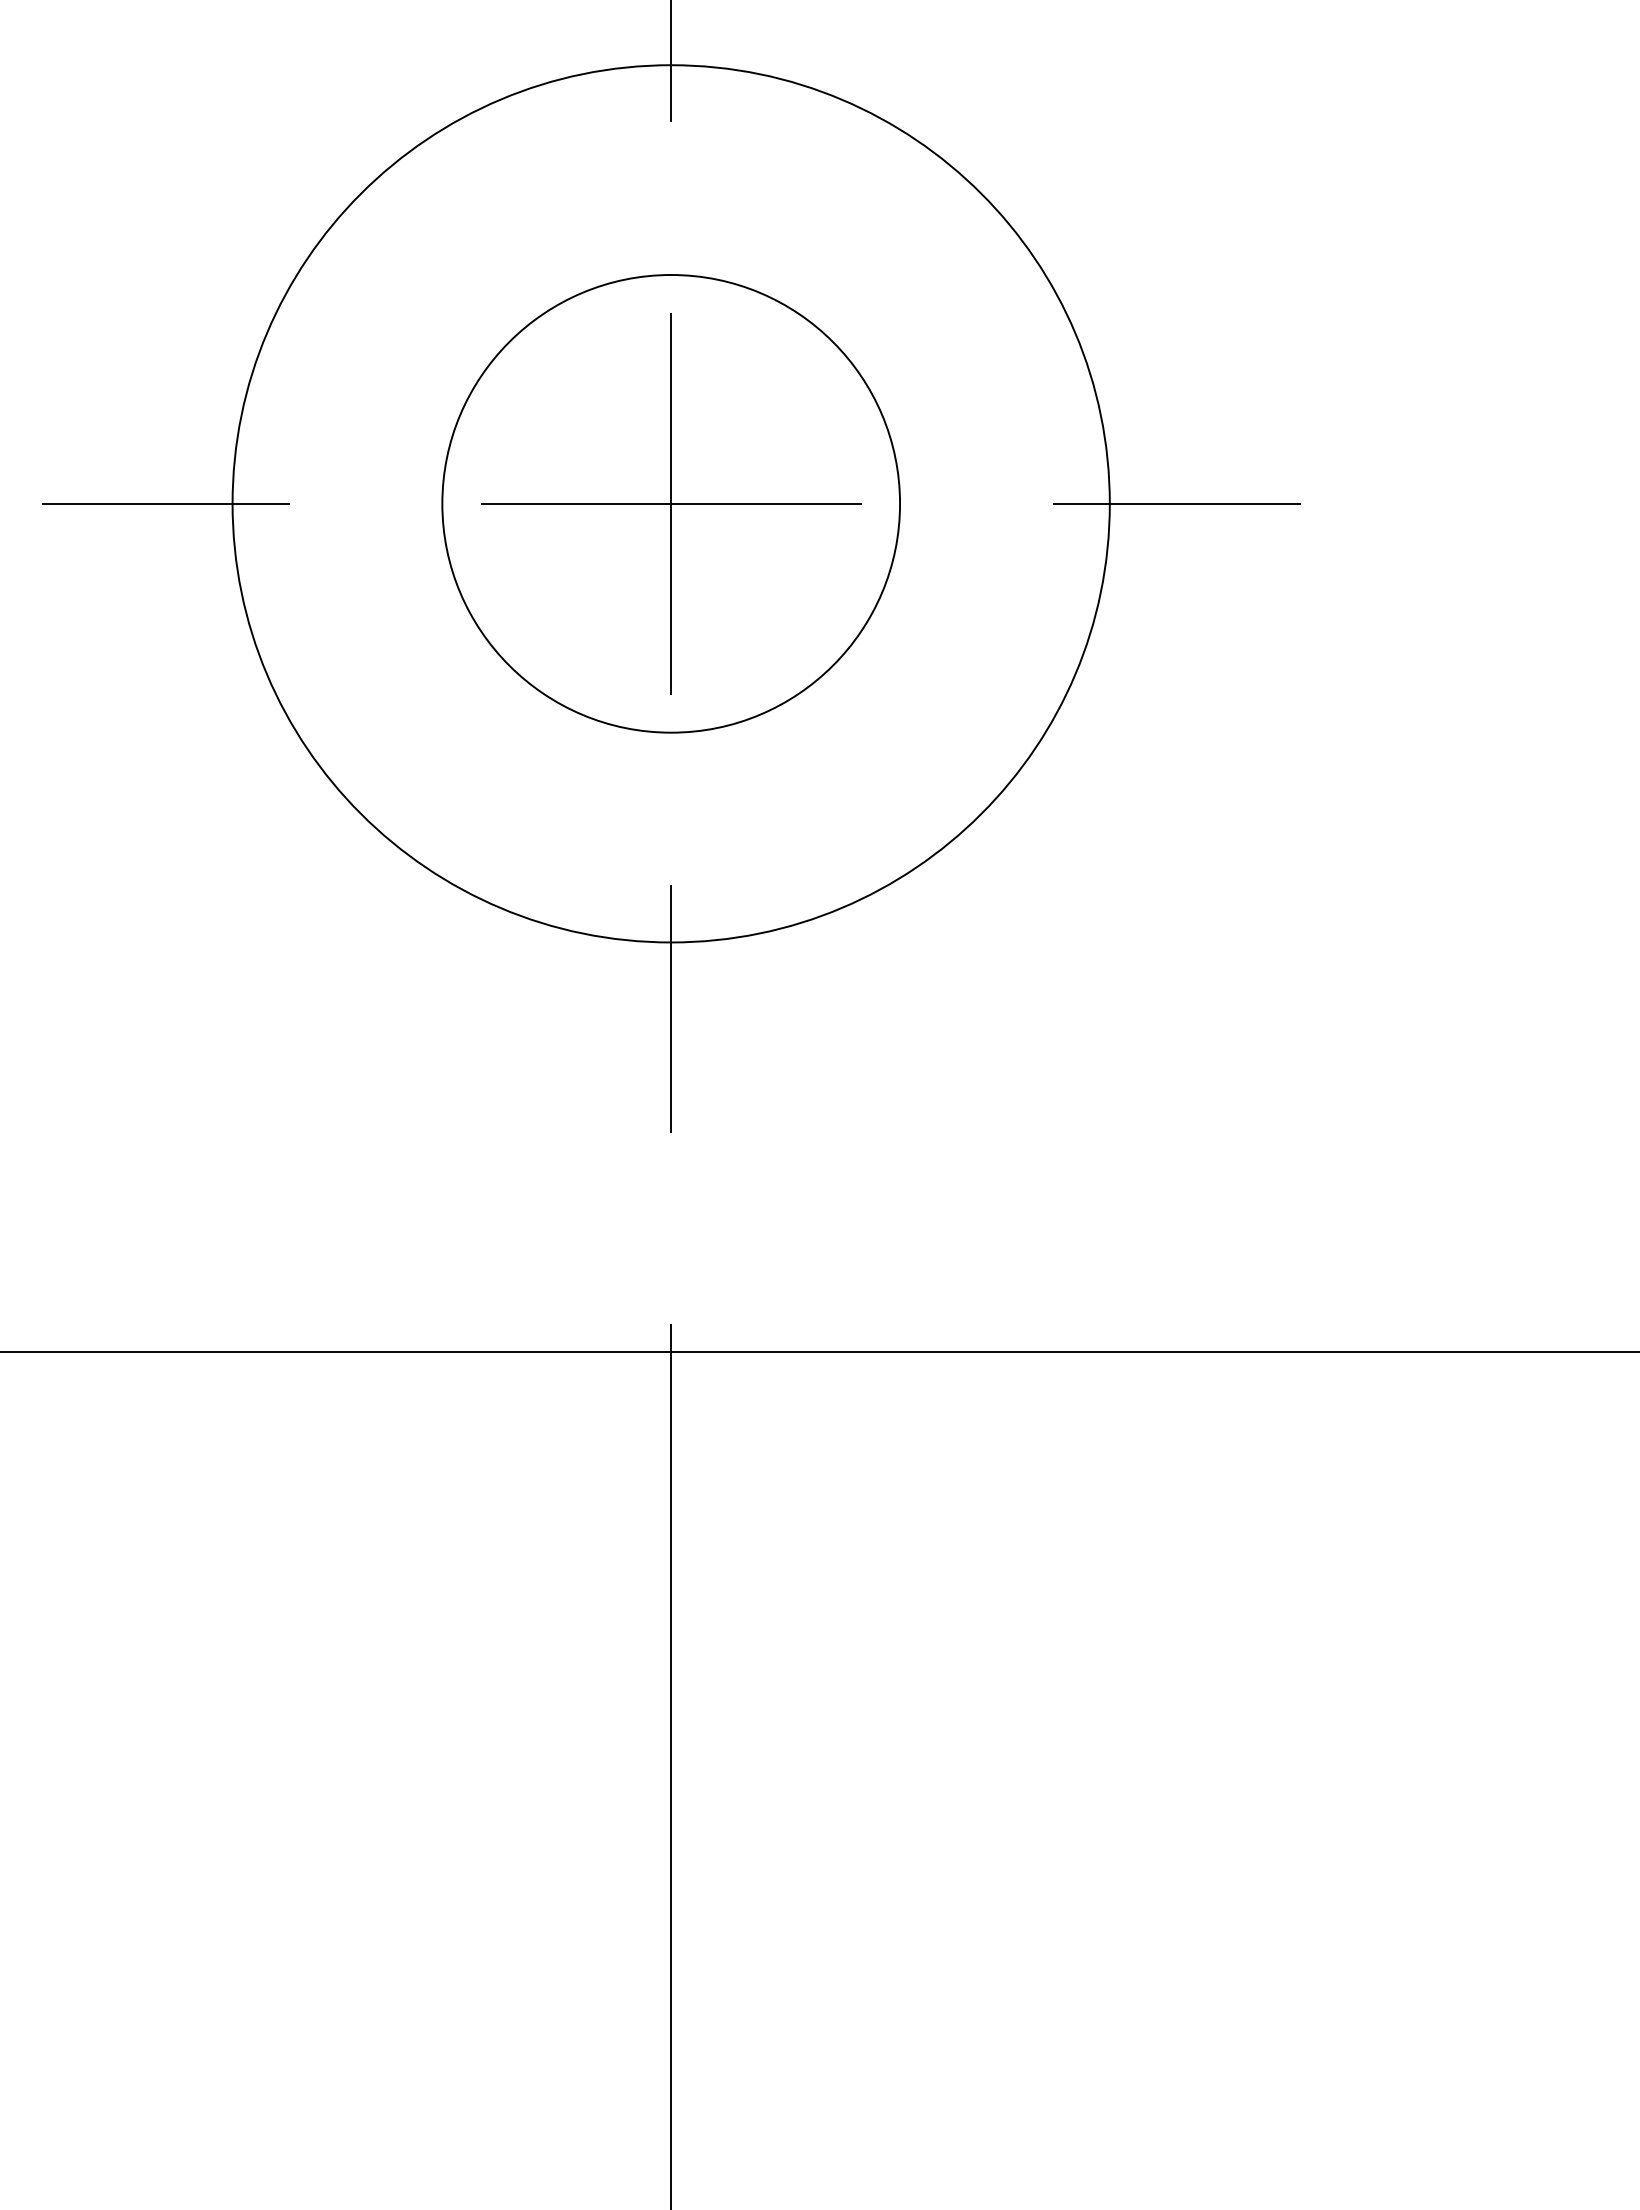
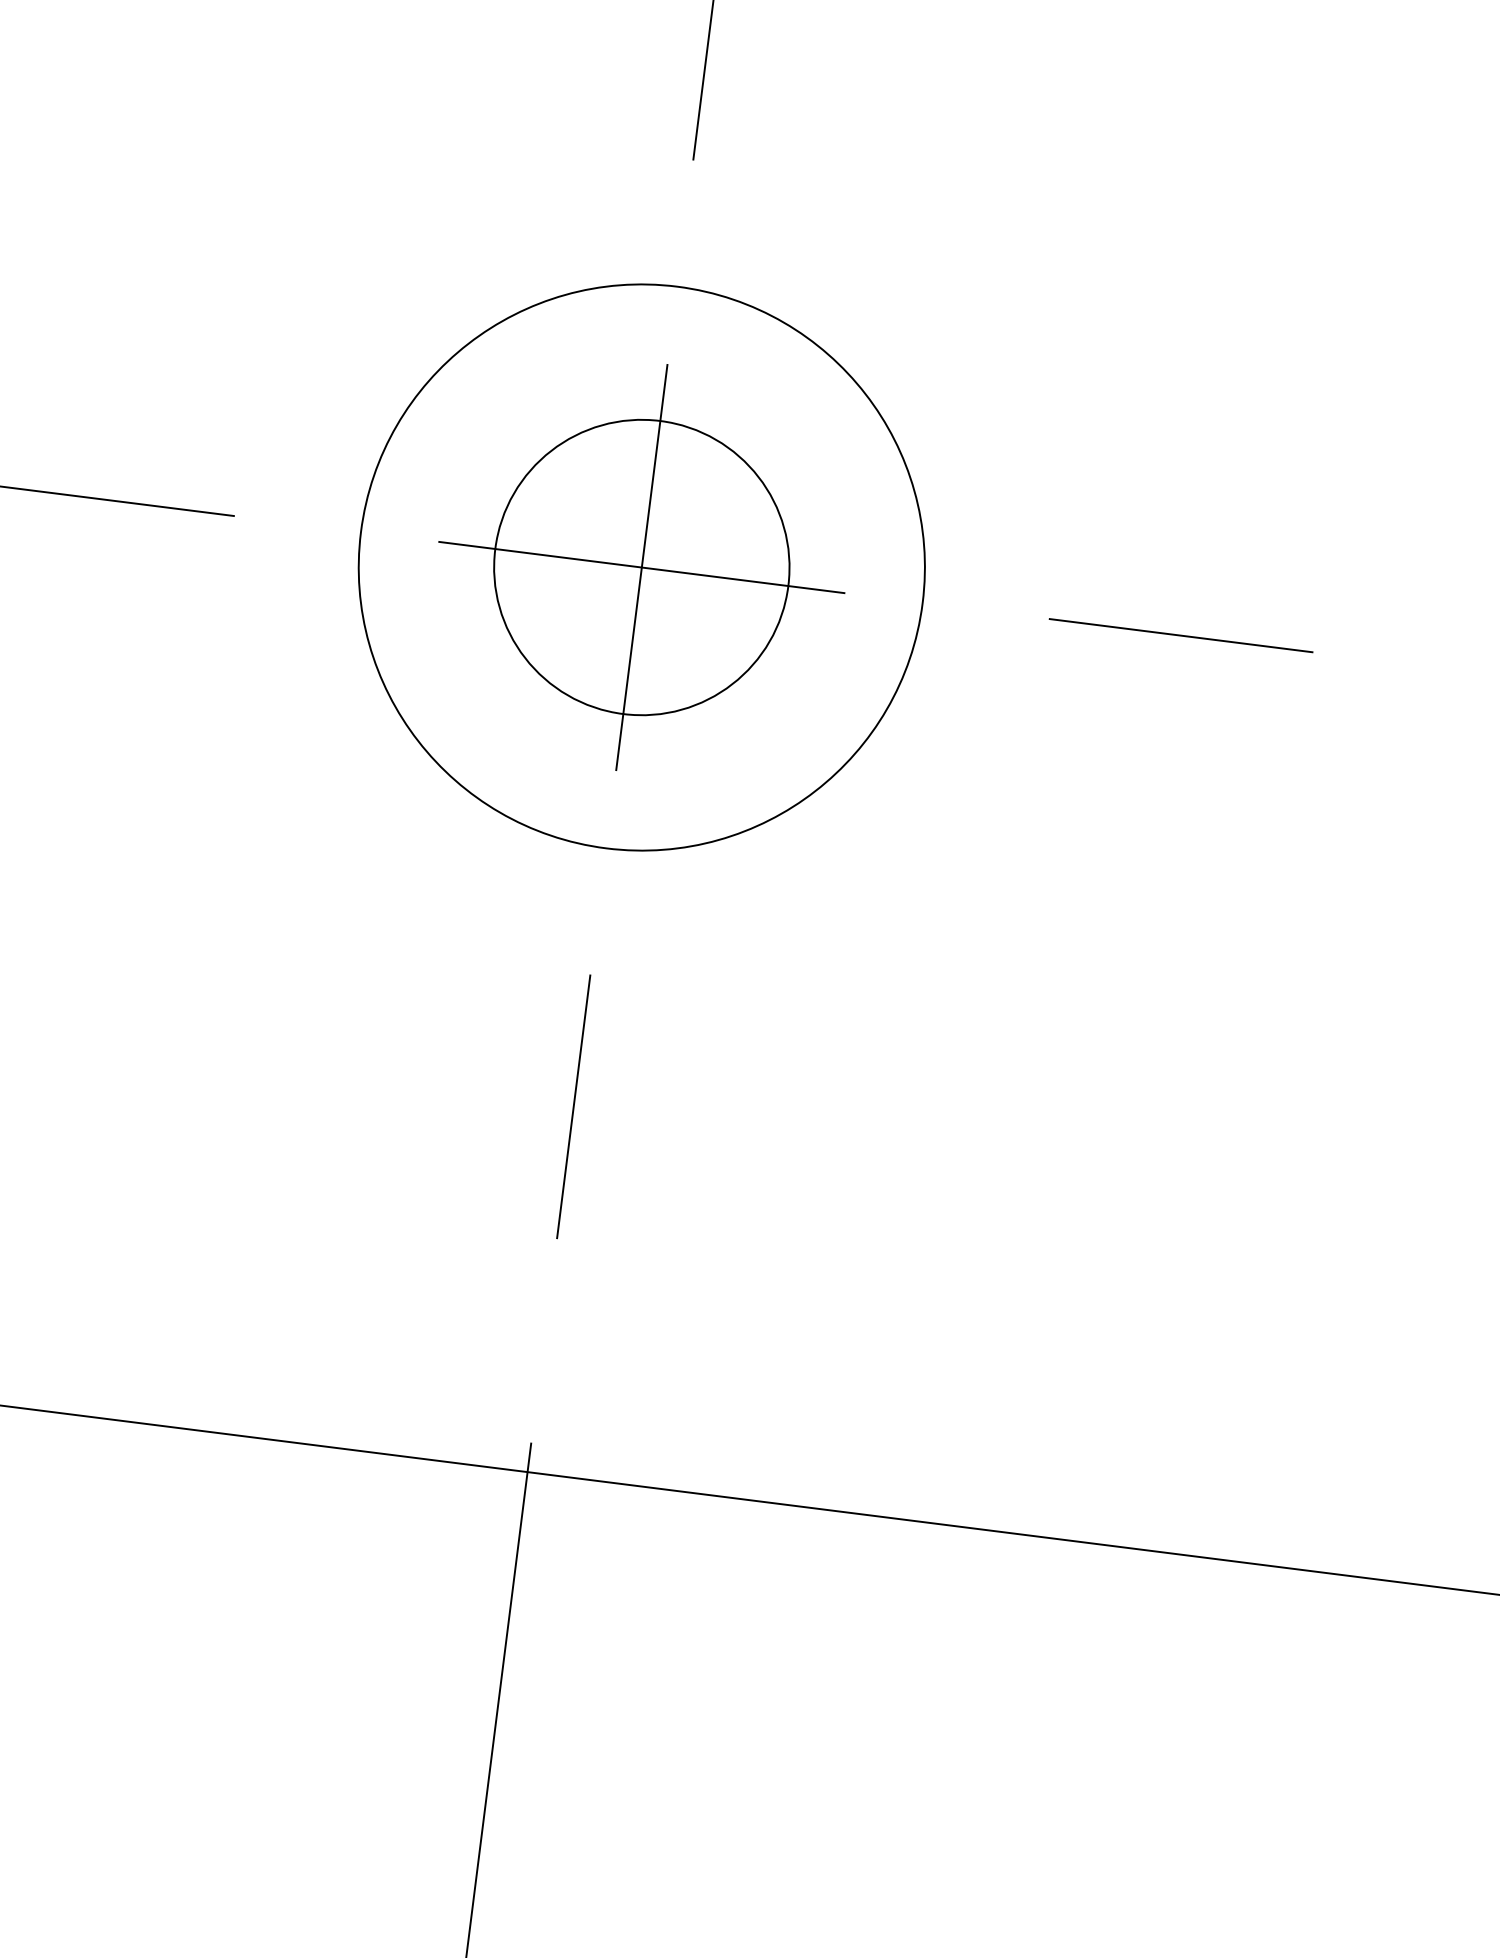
circle: (670, 503) -> (641, 567), size x0.6
circle: (671, 503) -> (642, 567), size x0.6

